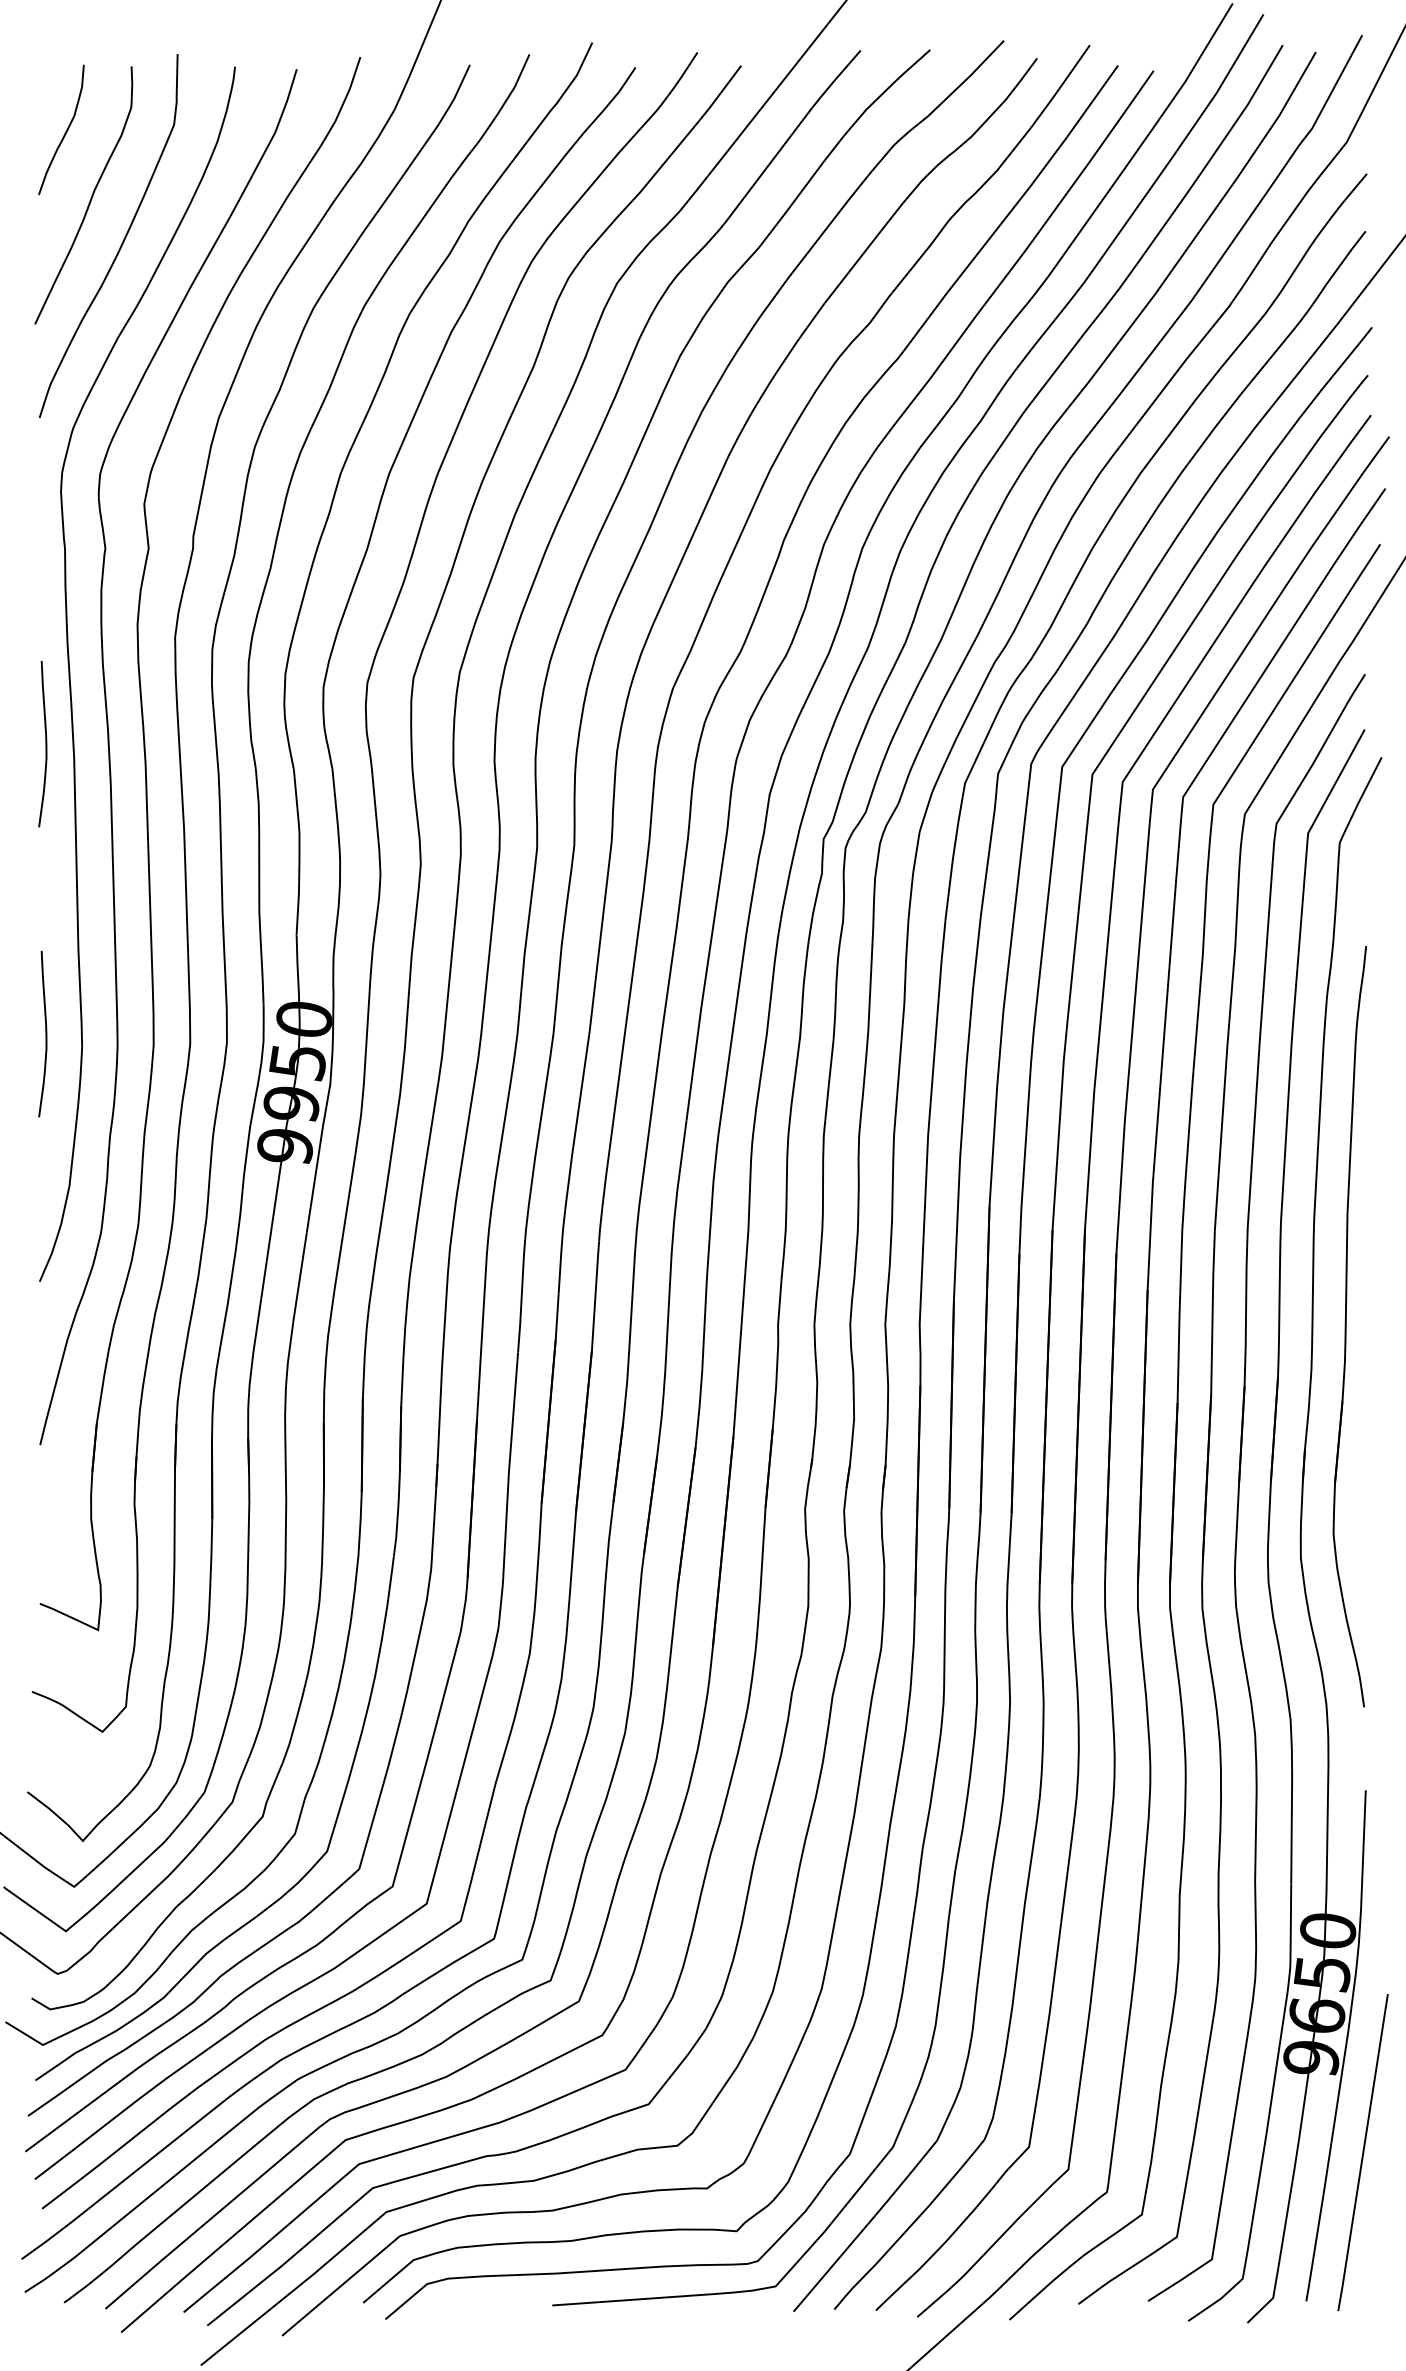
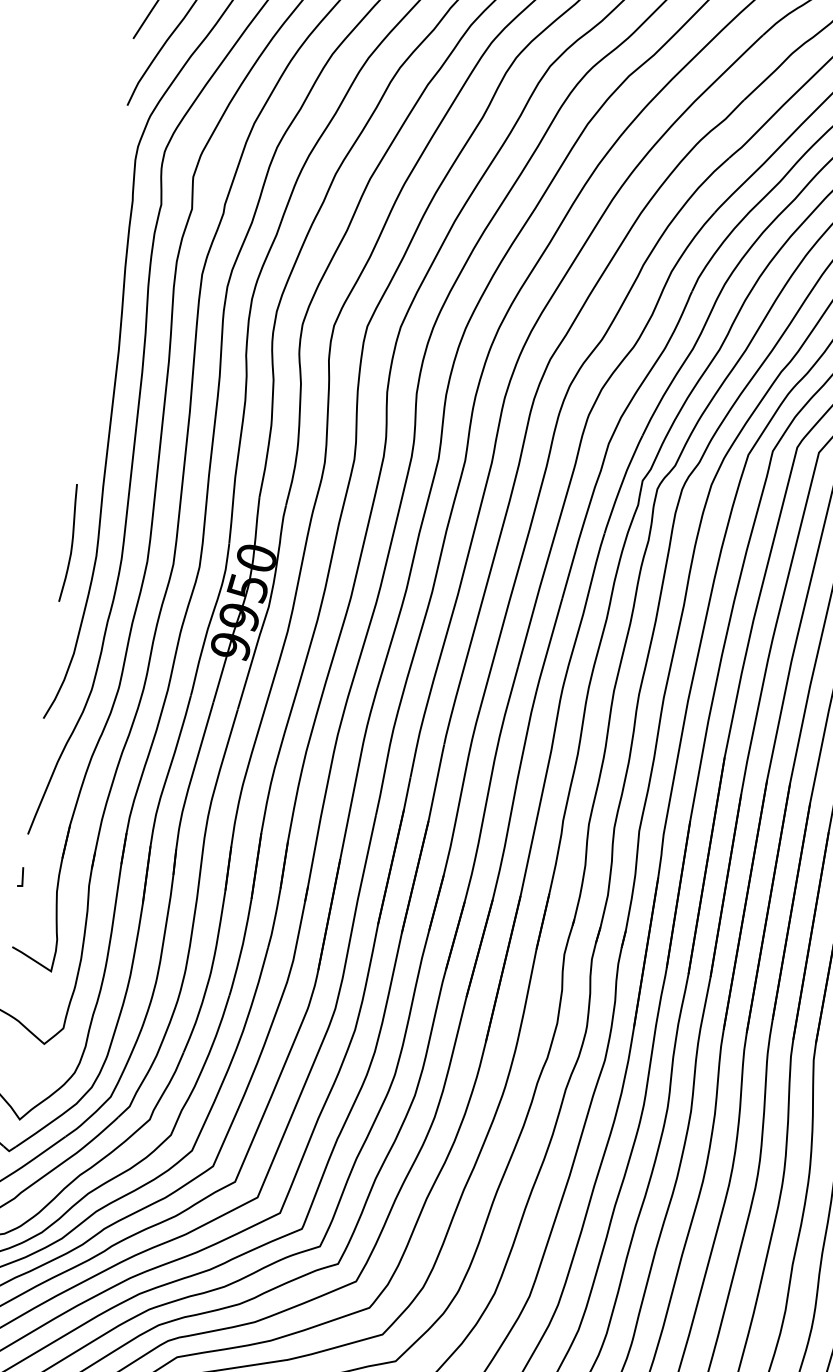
curve: (45, 744) -> (99, 337), removed
line: (40, 1505) -> (22, 877), added

